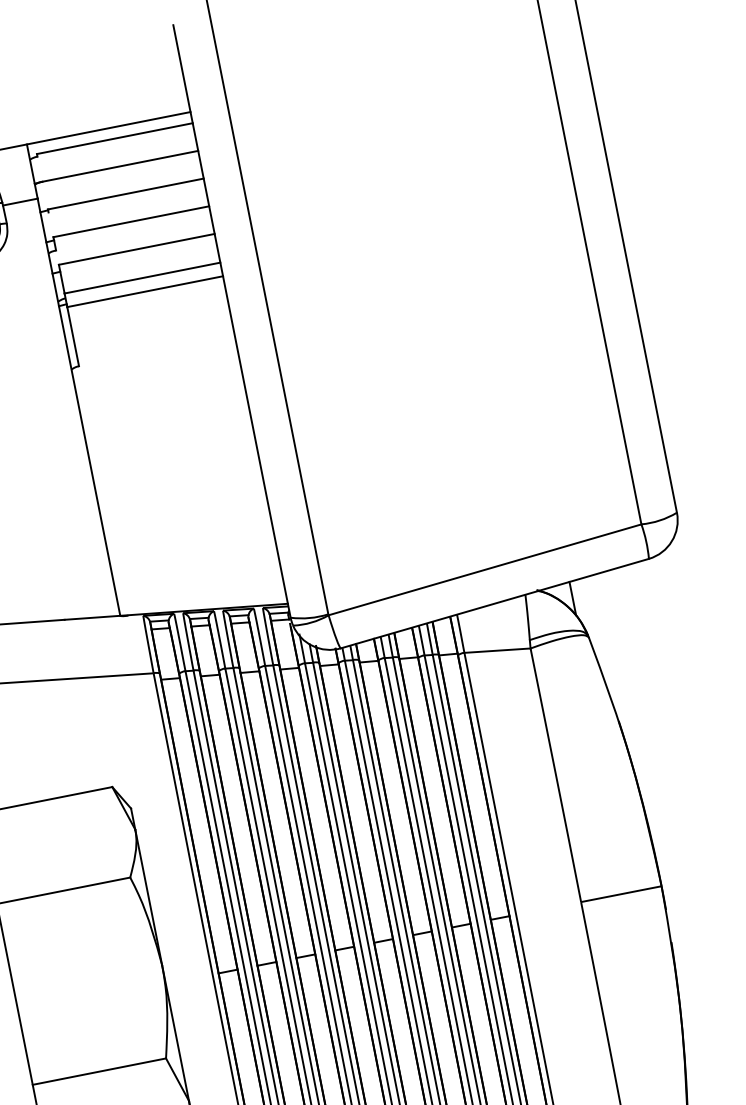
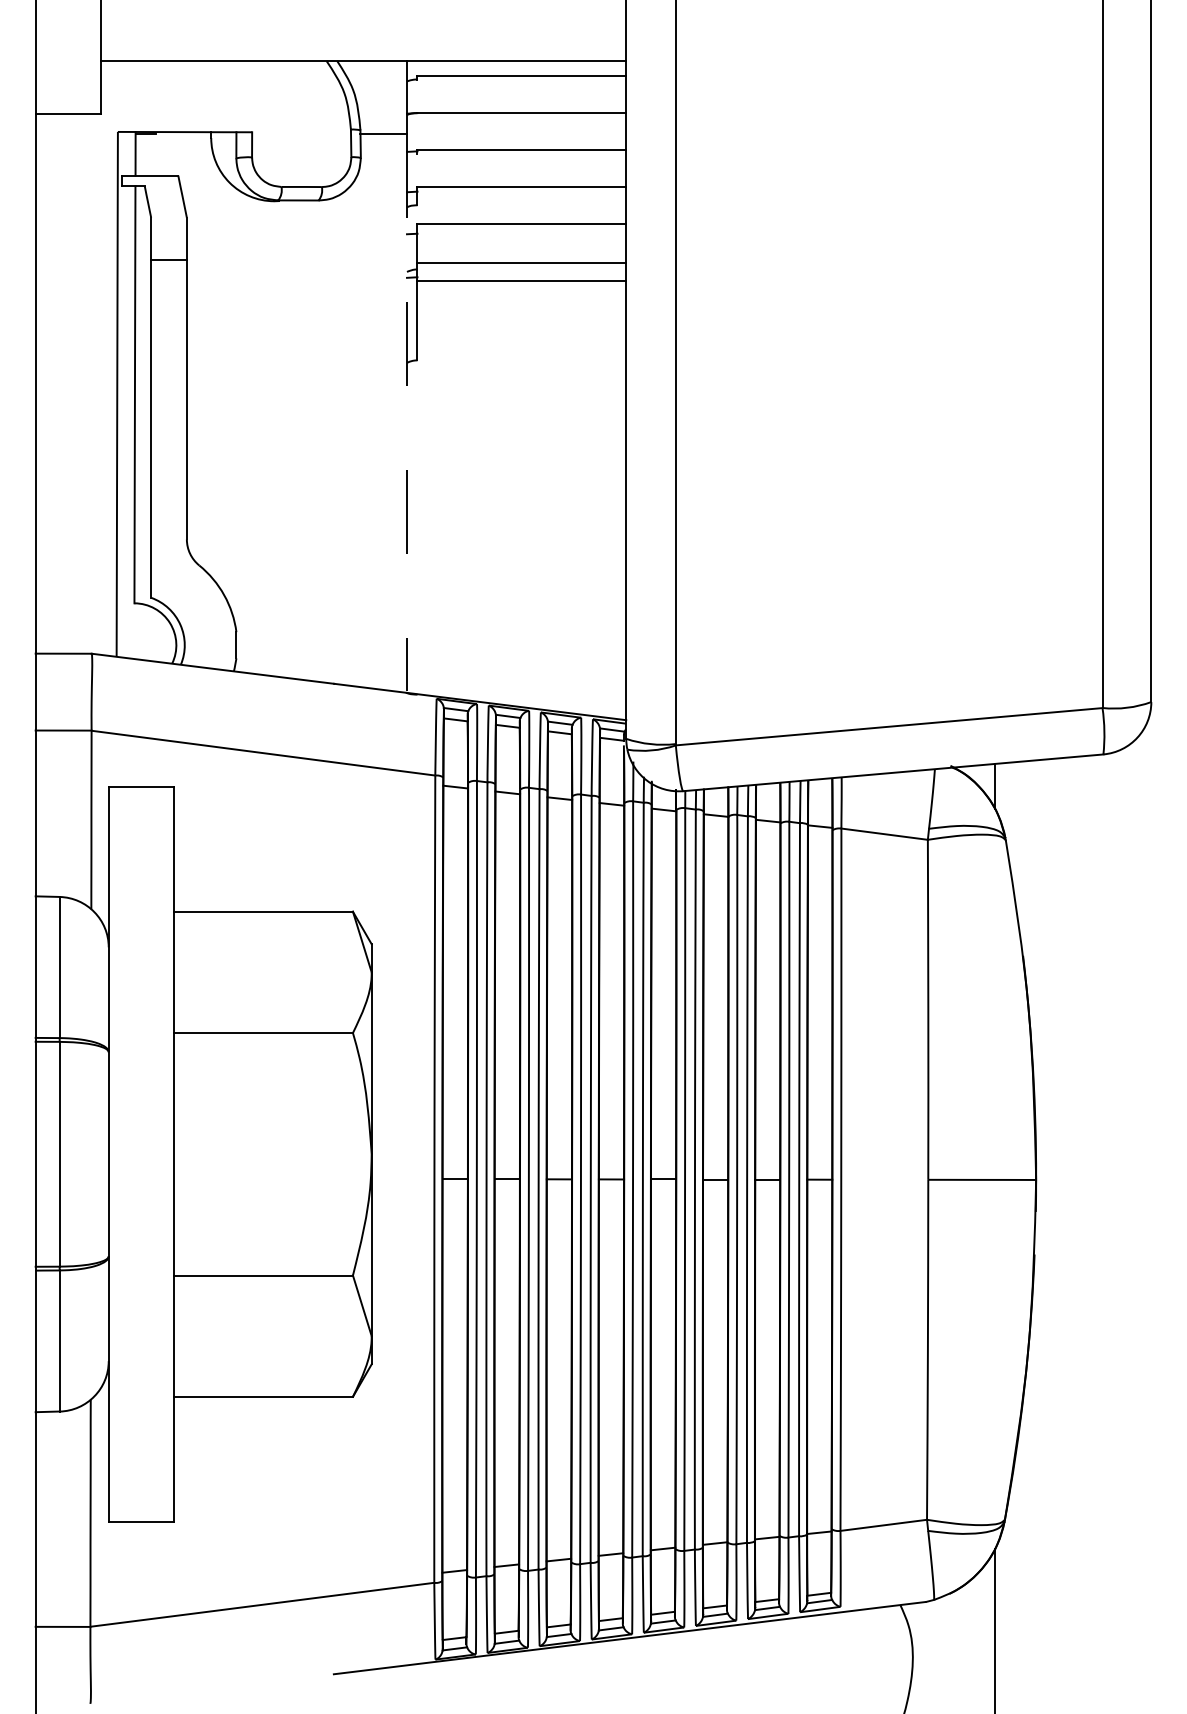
line: (78, 406) -> (406, 412), solid -> dashed

